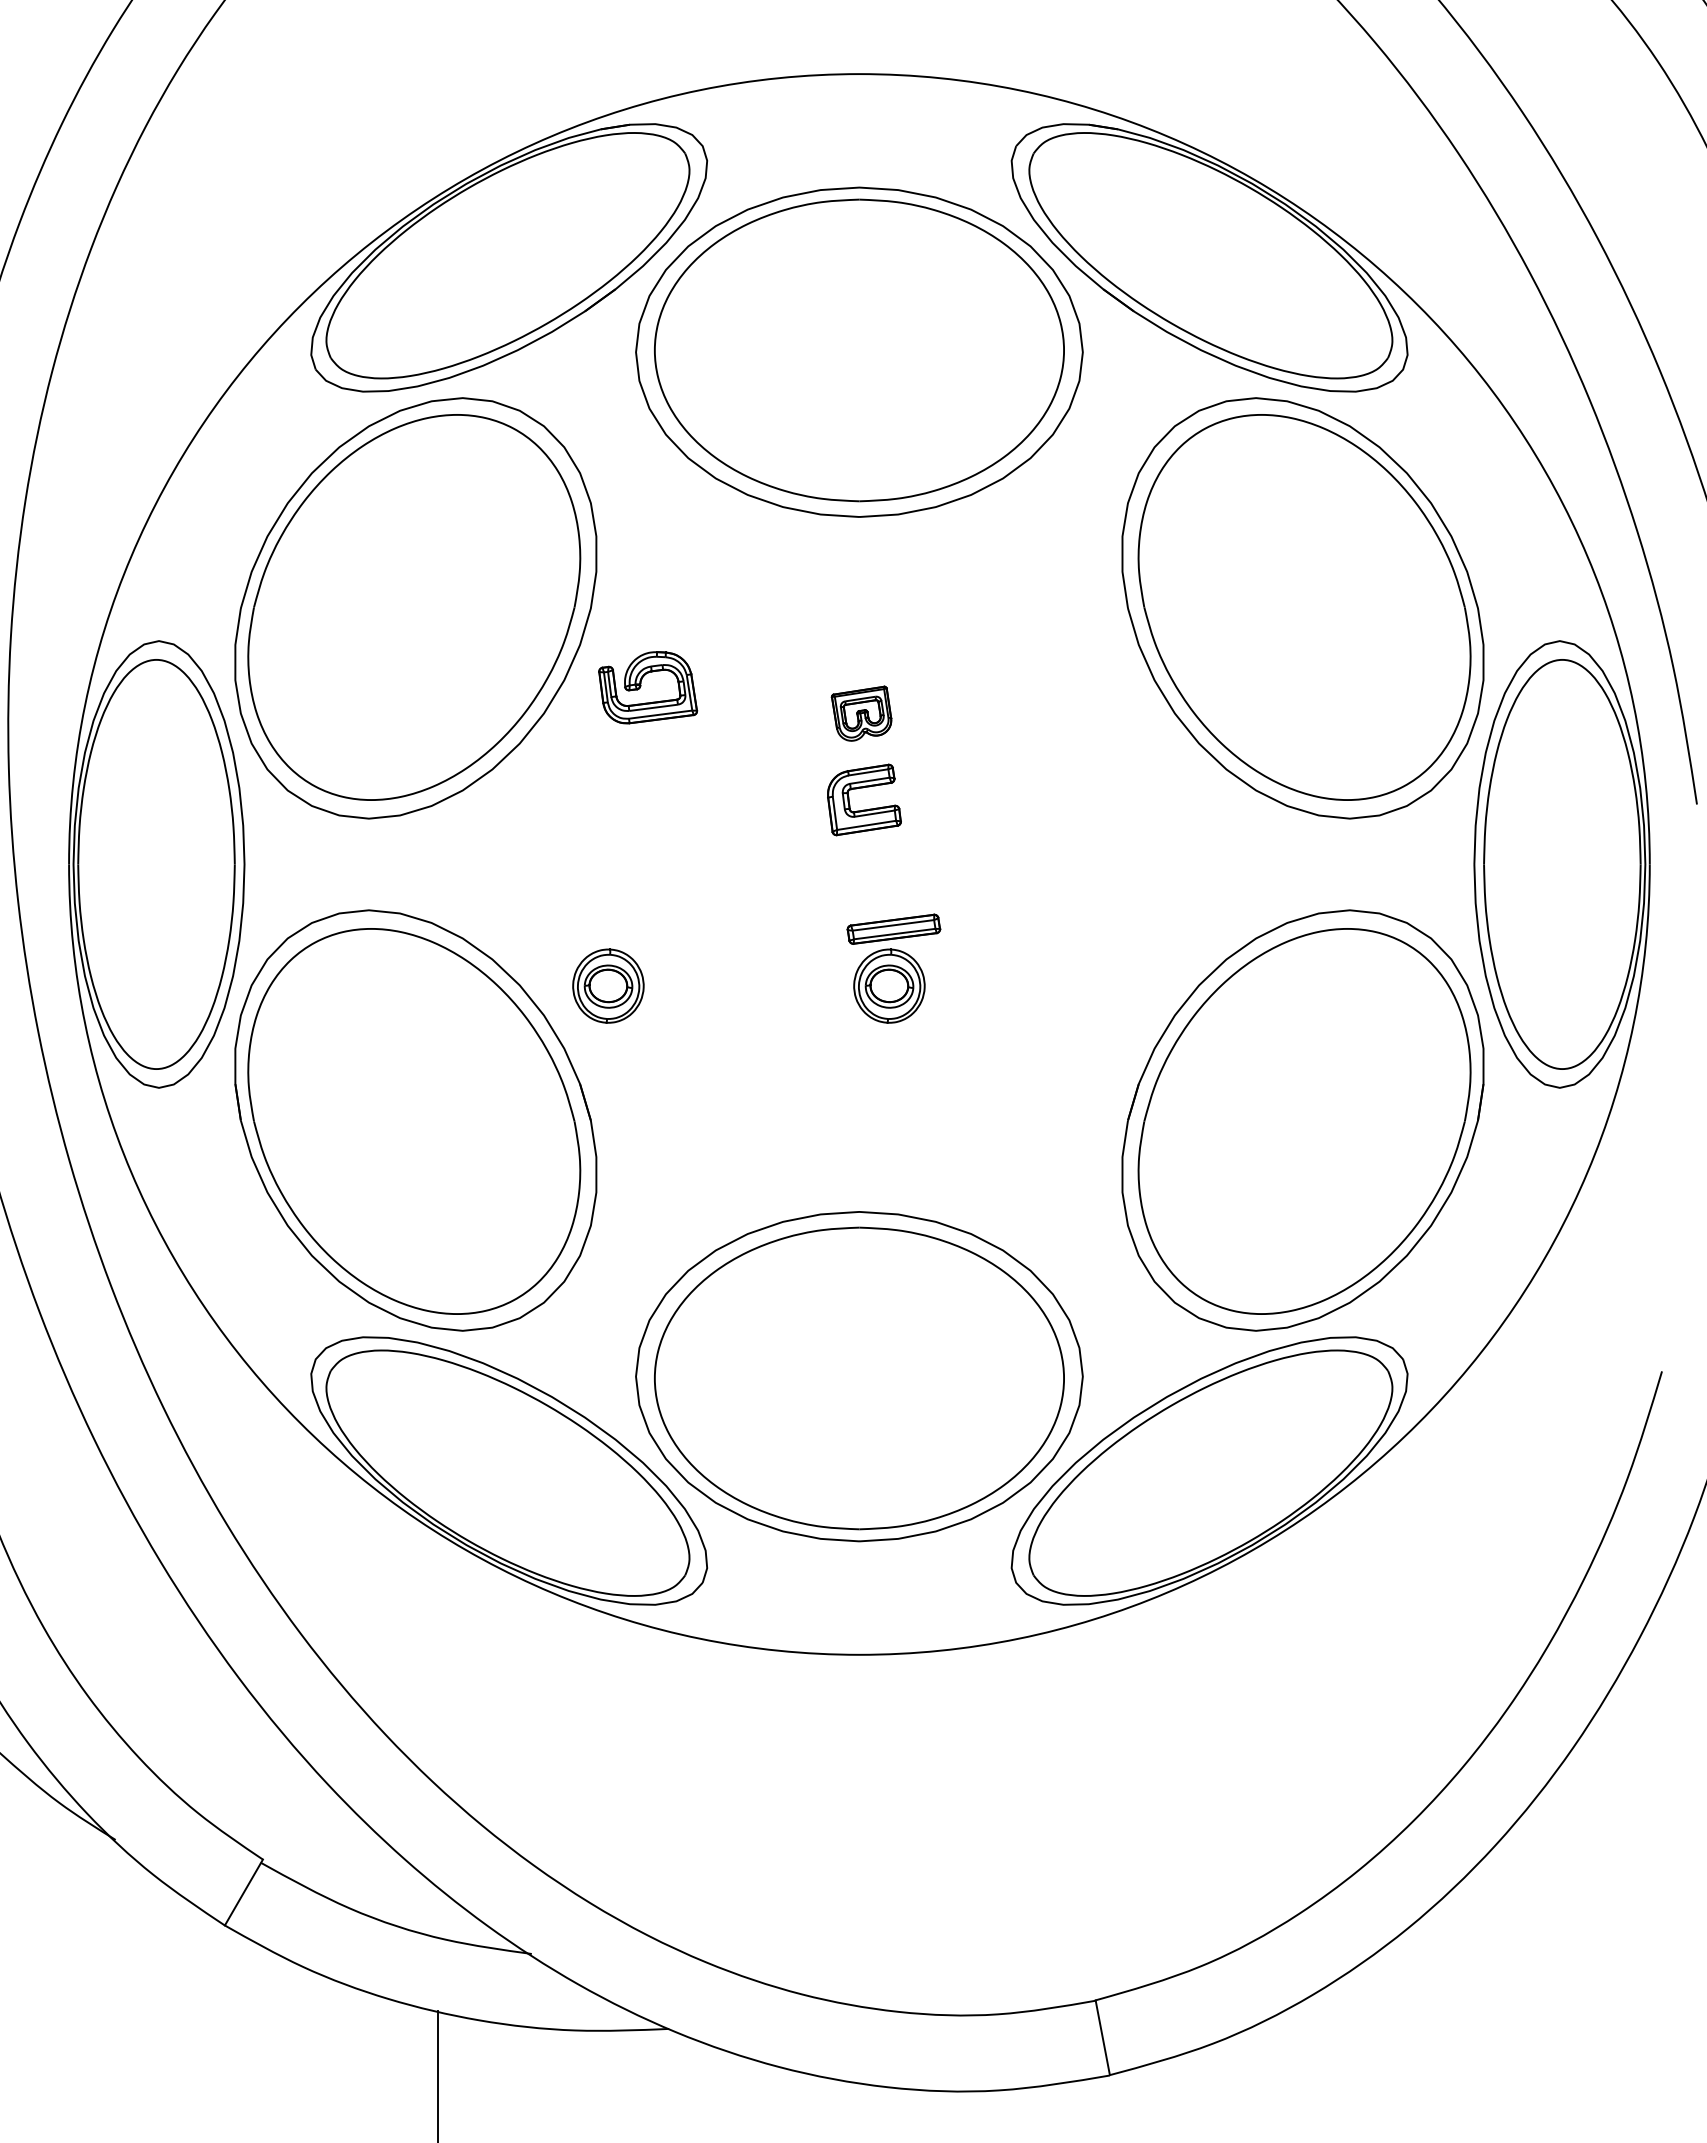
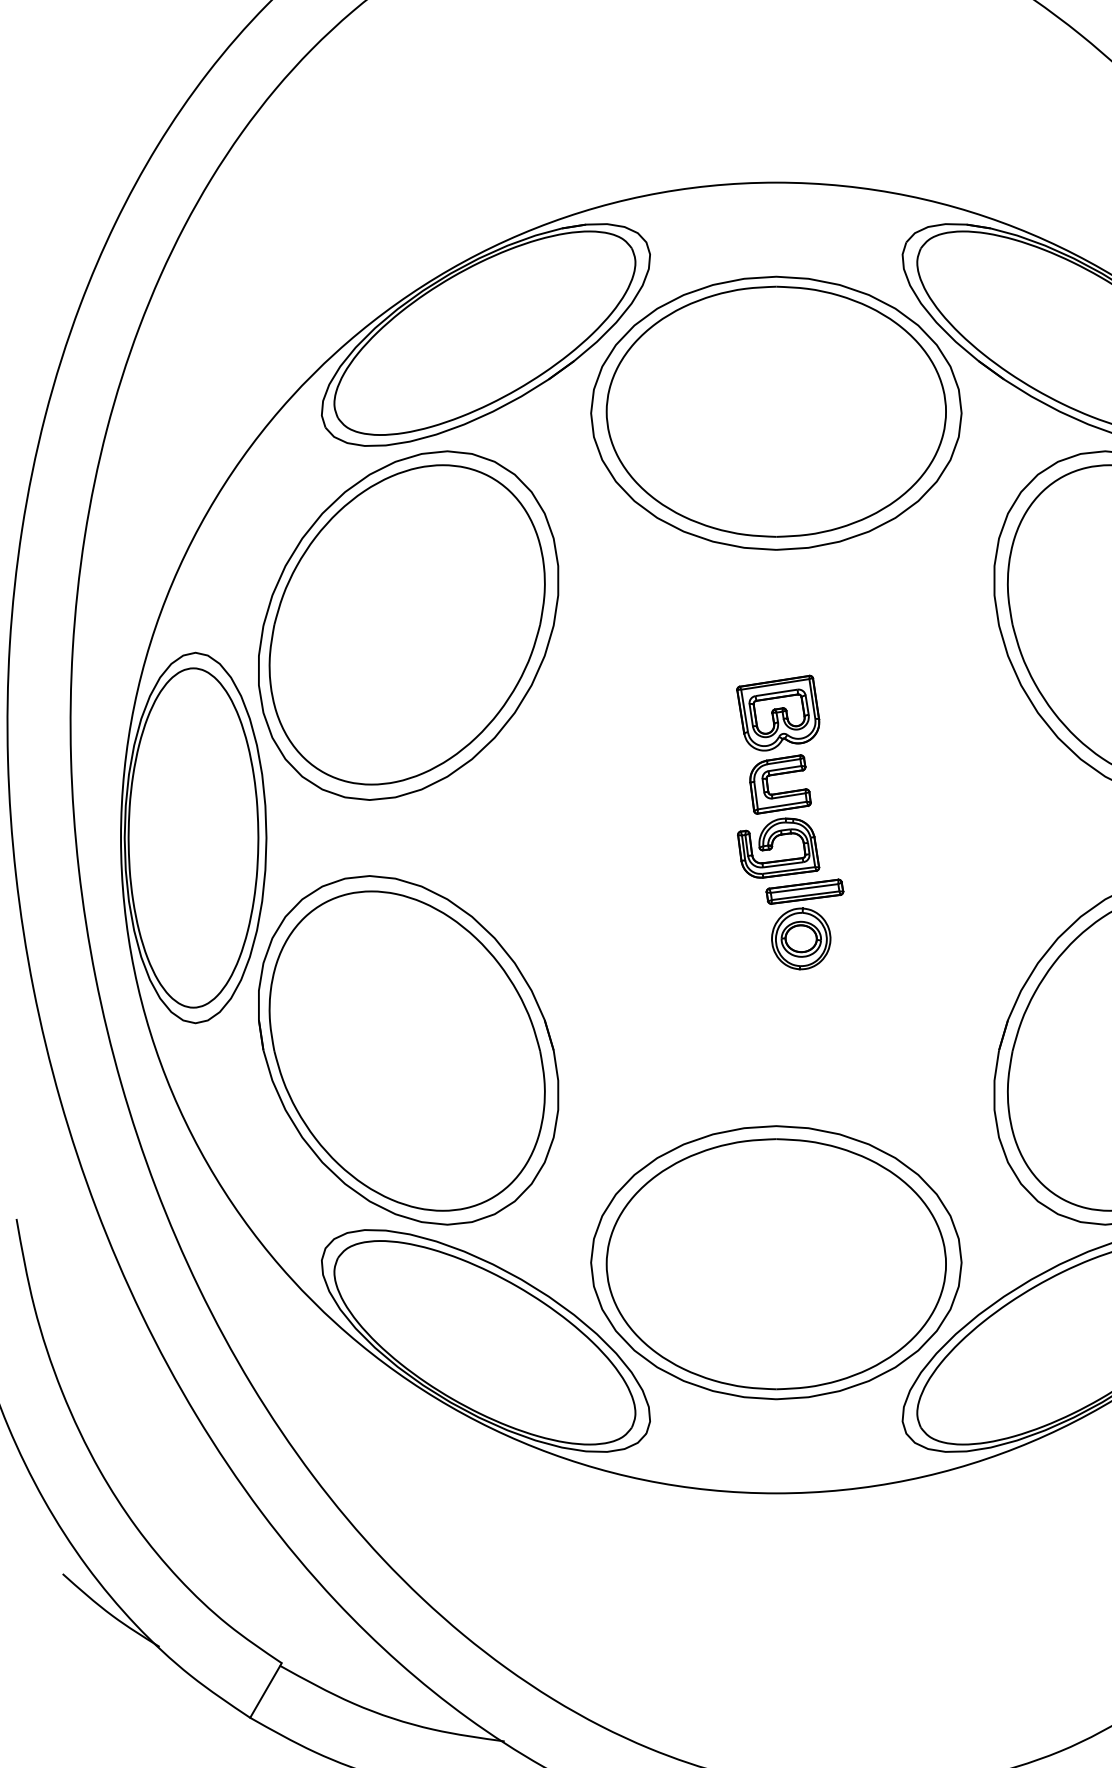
part: (641, 686) -> (773, 847), moved
part: (861, 713) -> (778, 712), size x1.67
part: (608, 985) -> (568, 938), removed

